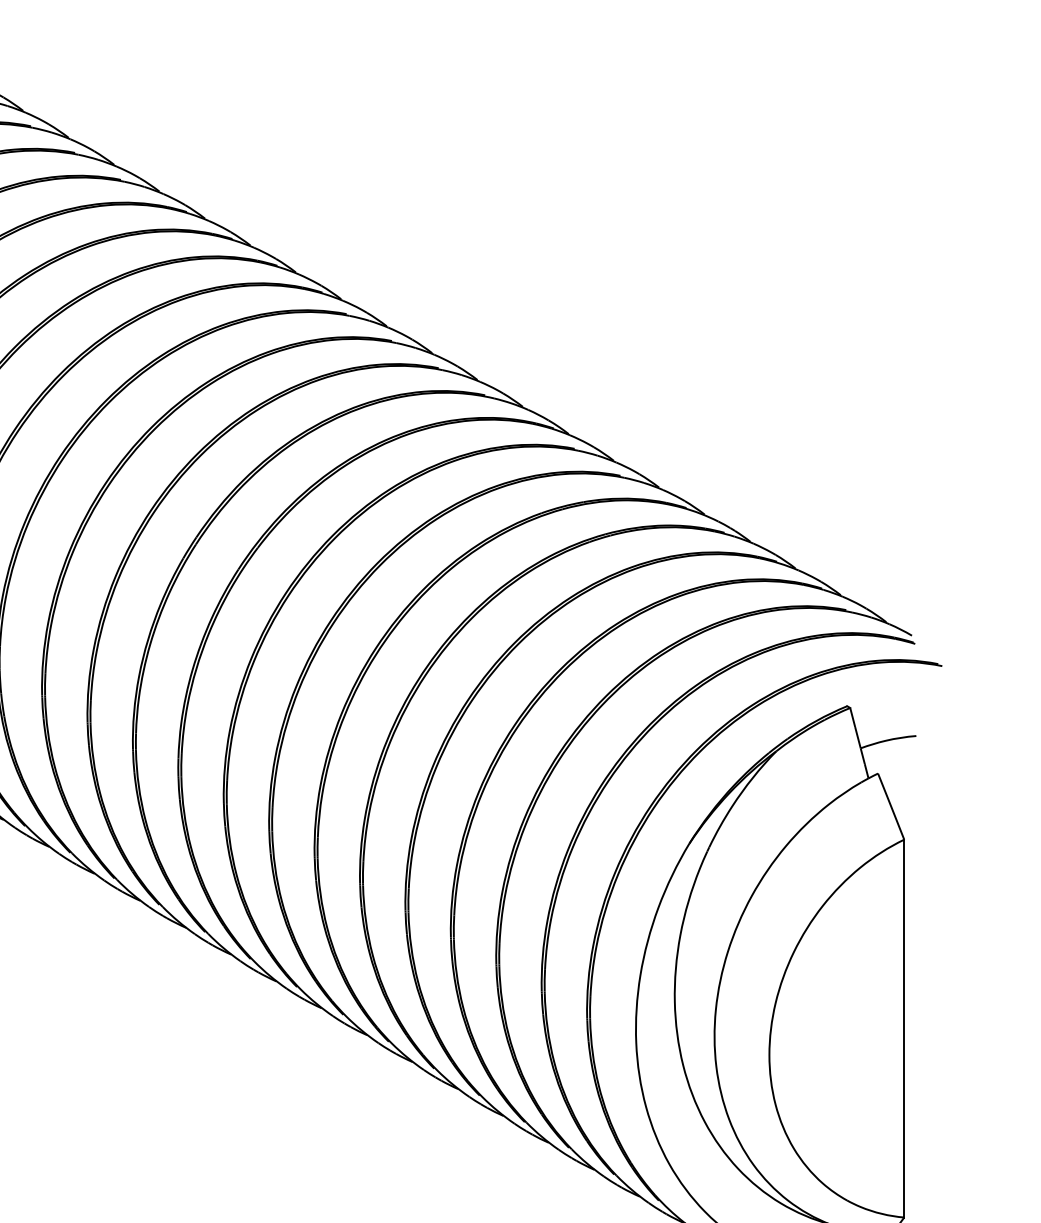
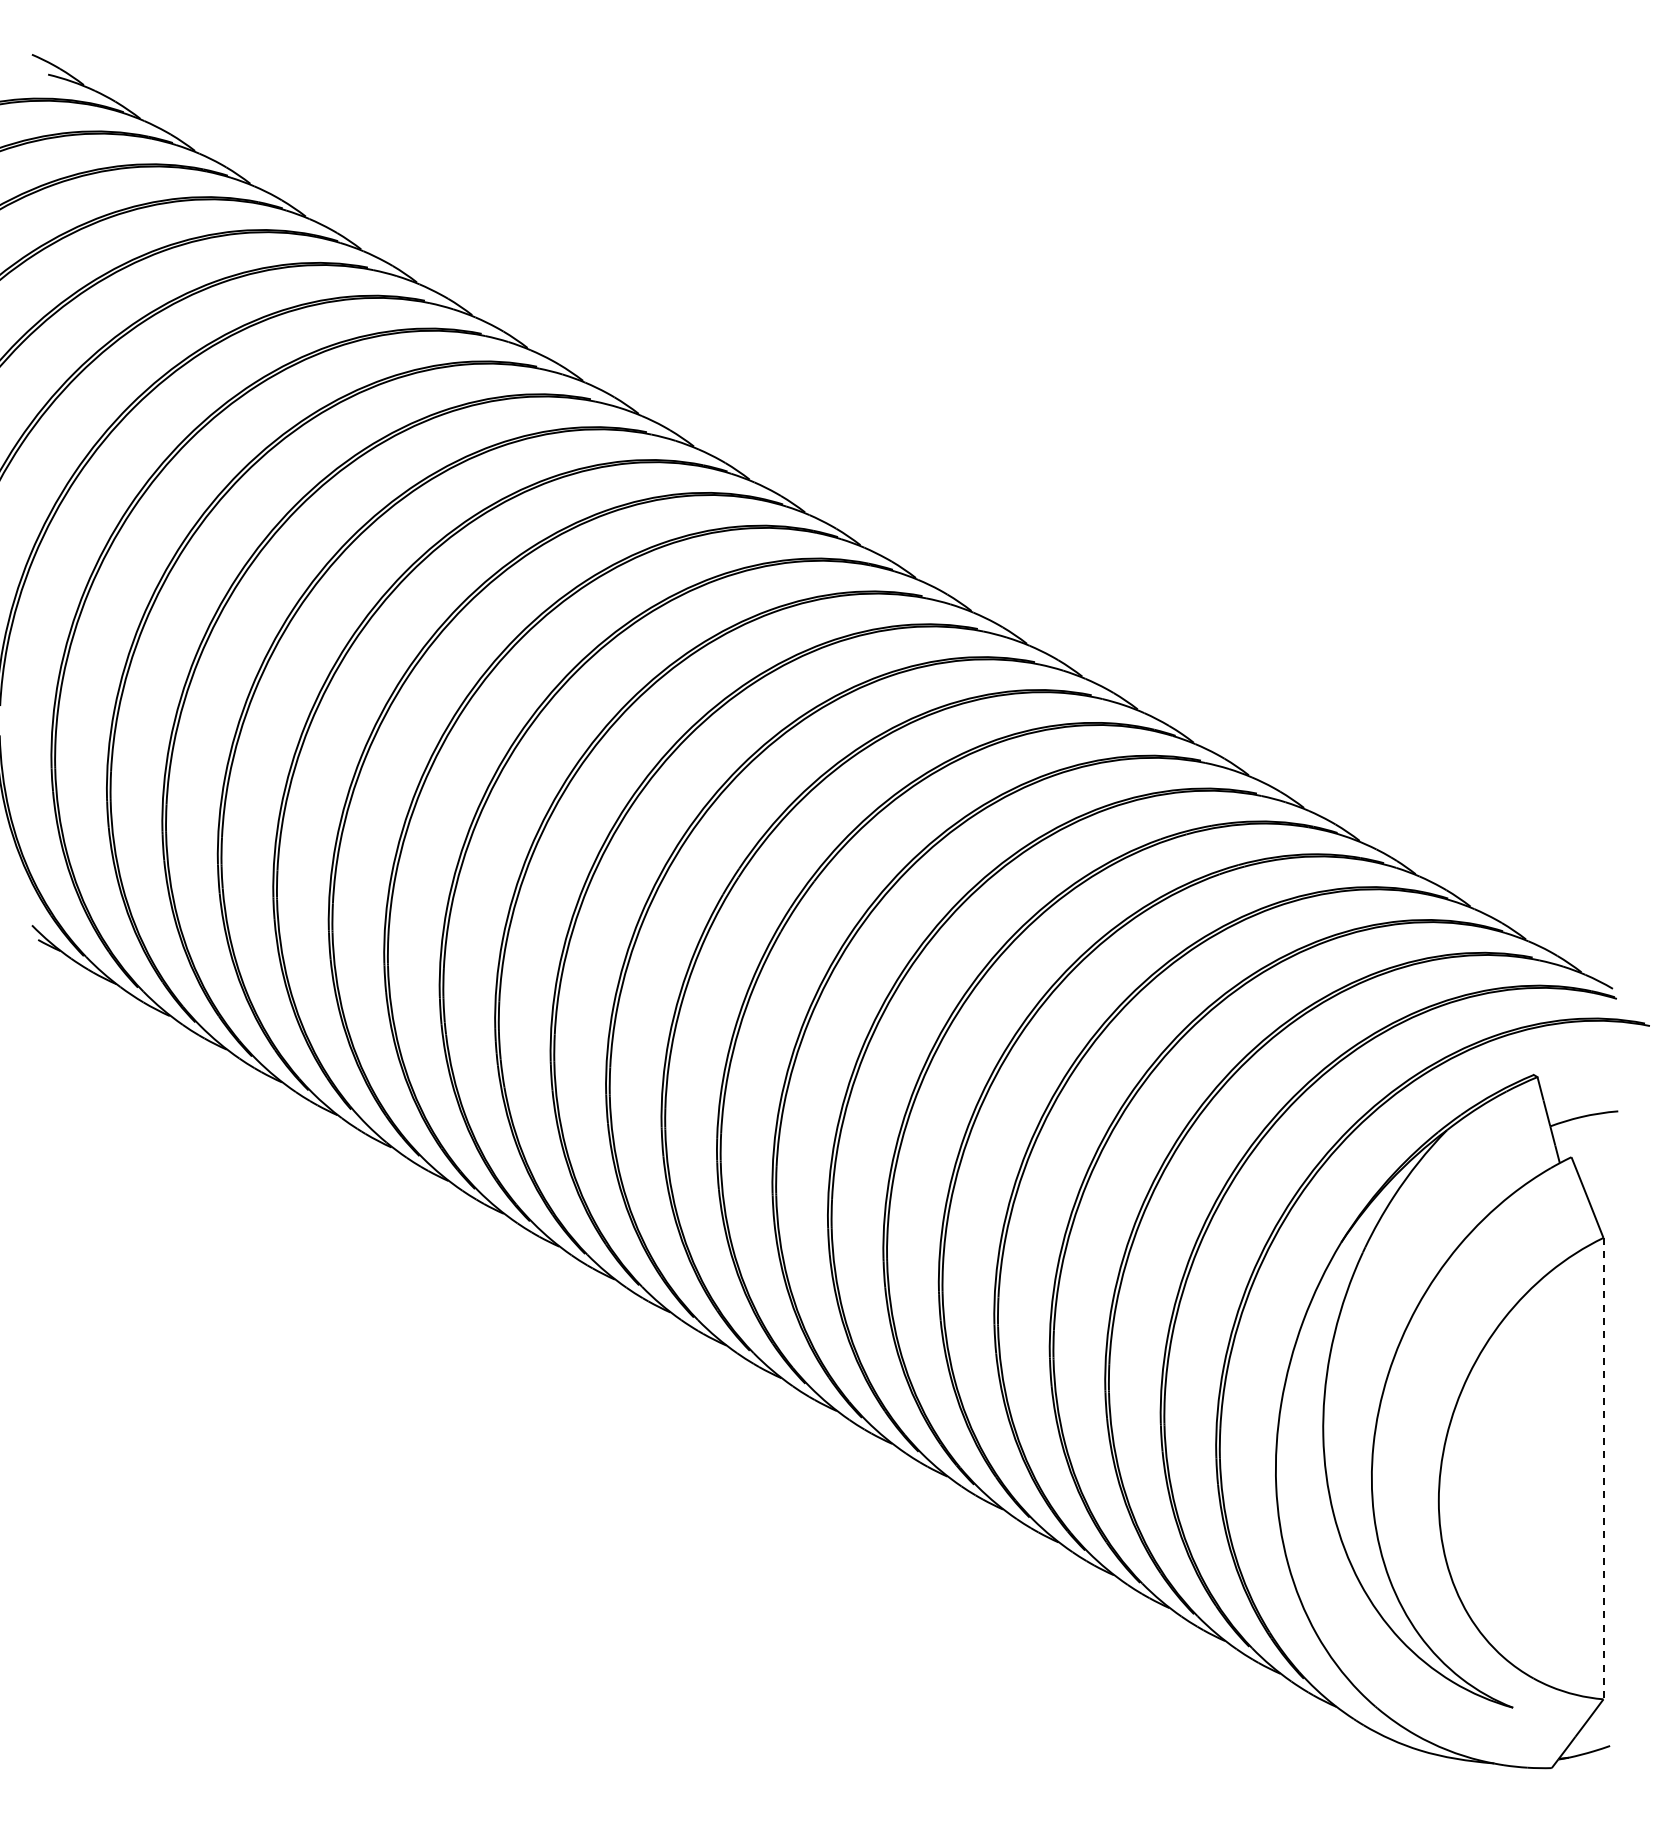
line: (904, 1028) -> (1603, 1468), solid -> dashed

